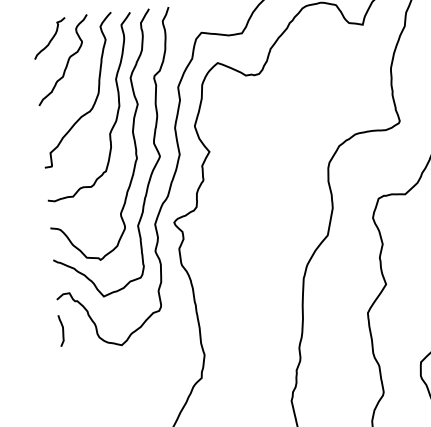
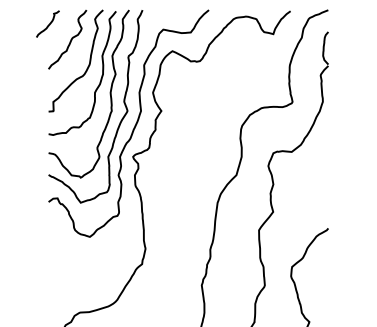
curve: (50, 38) -> (48, 24), moved
curve: (62, 330) -> (50, 223), removed

